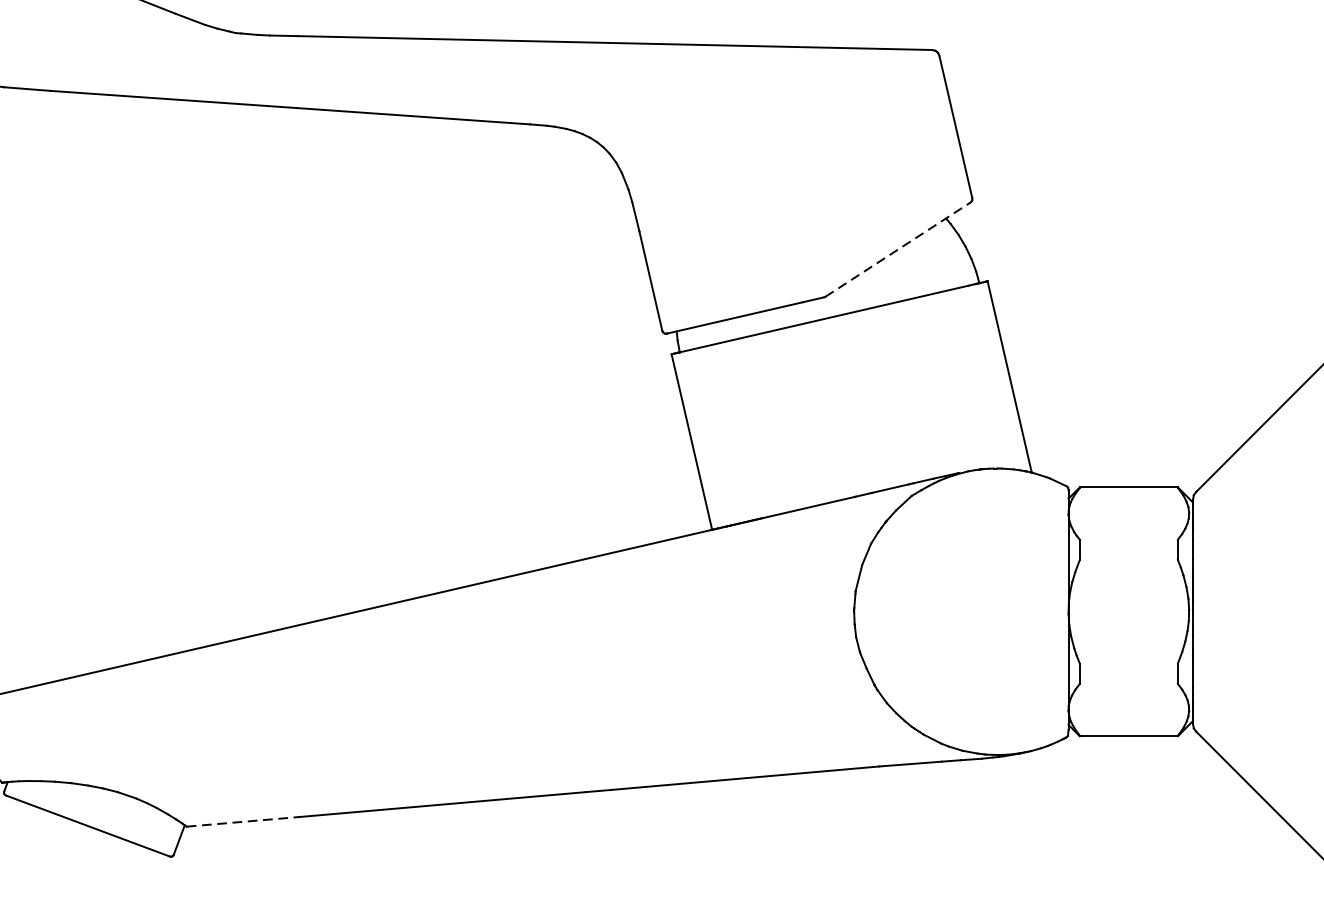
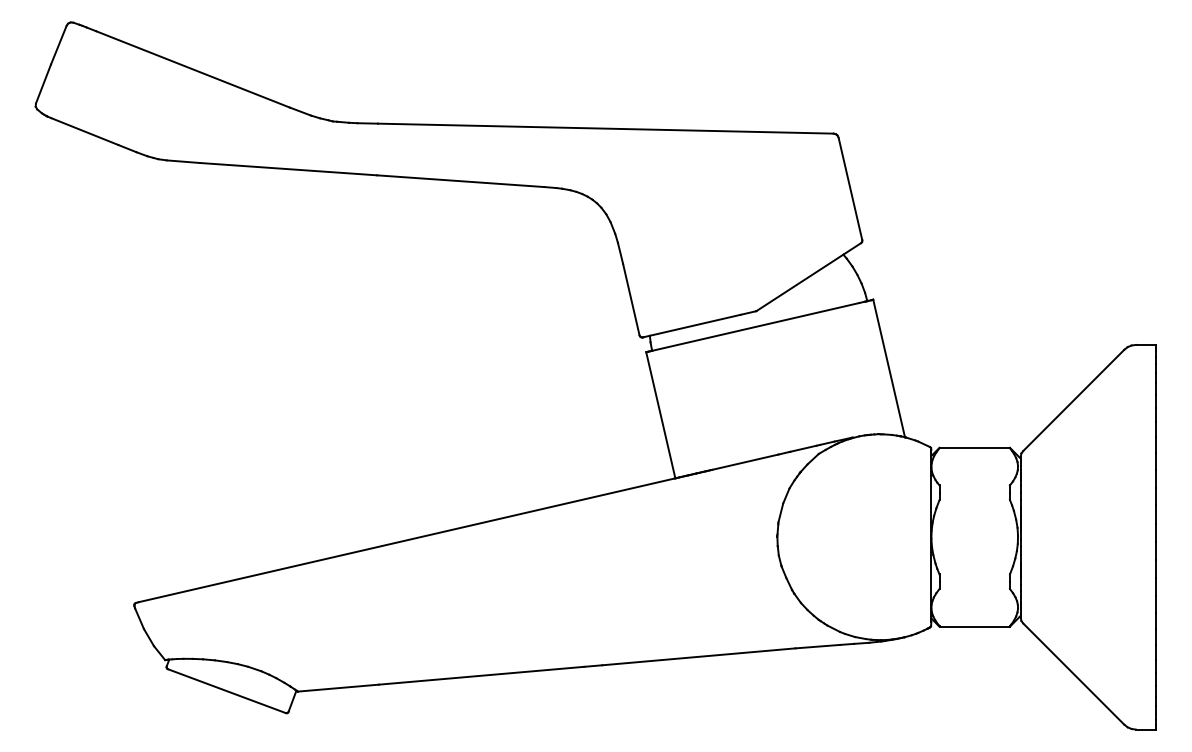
line: (898, 248) -> (809, 276), dashed -> solid
line: (243, 822) -> (338, 688), dashed -> solid

